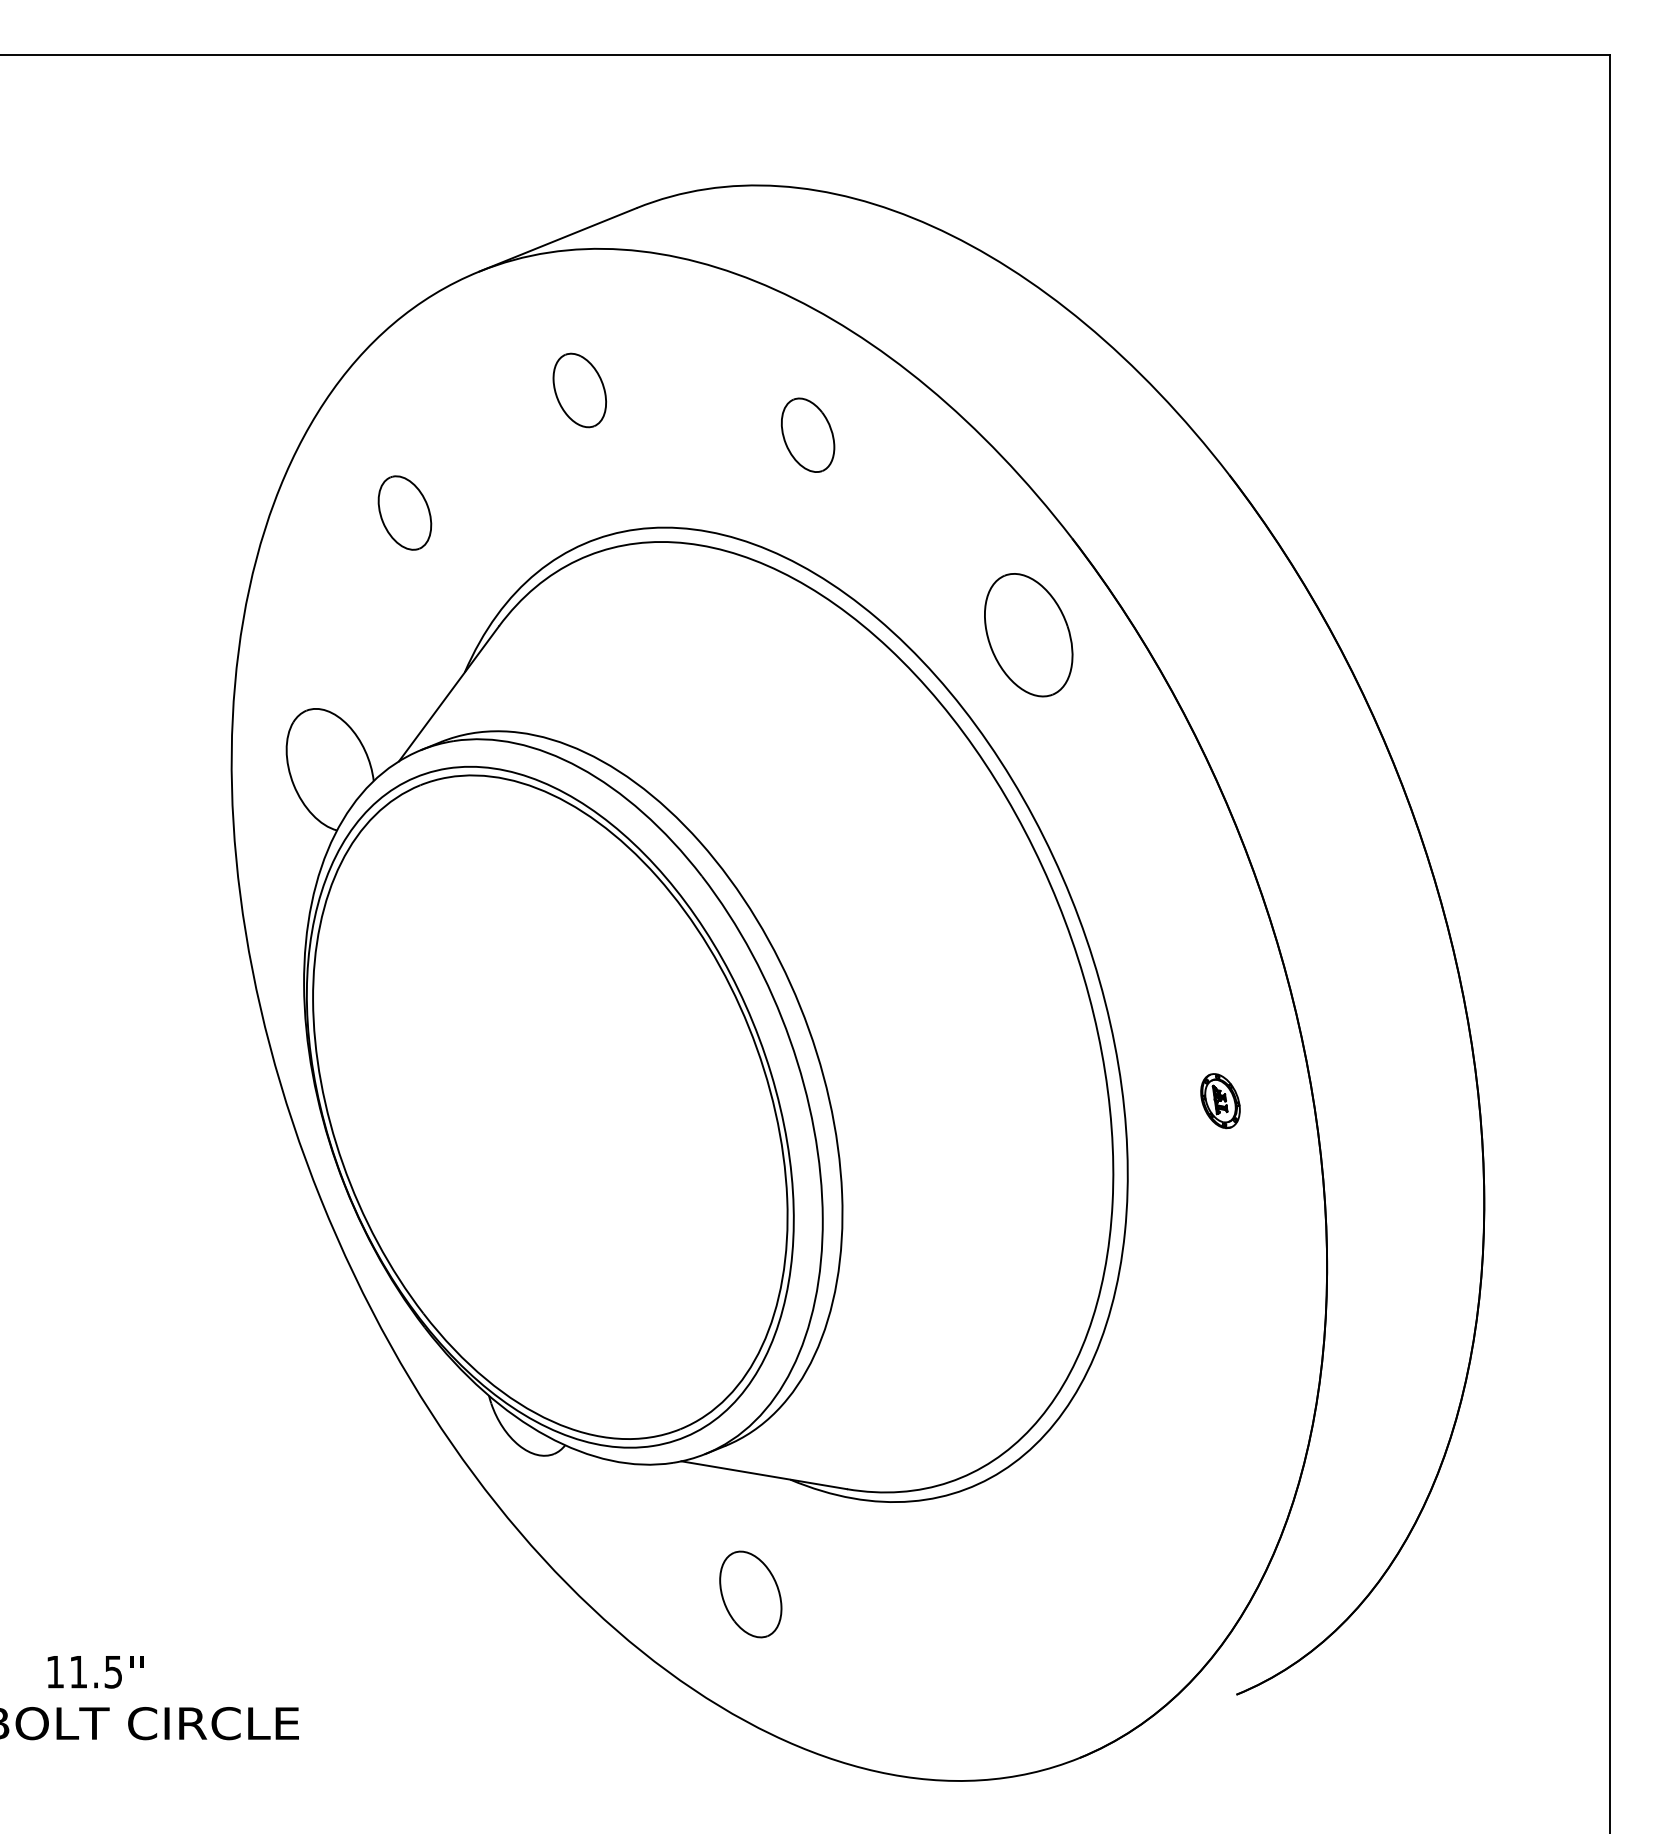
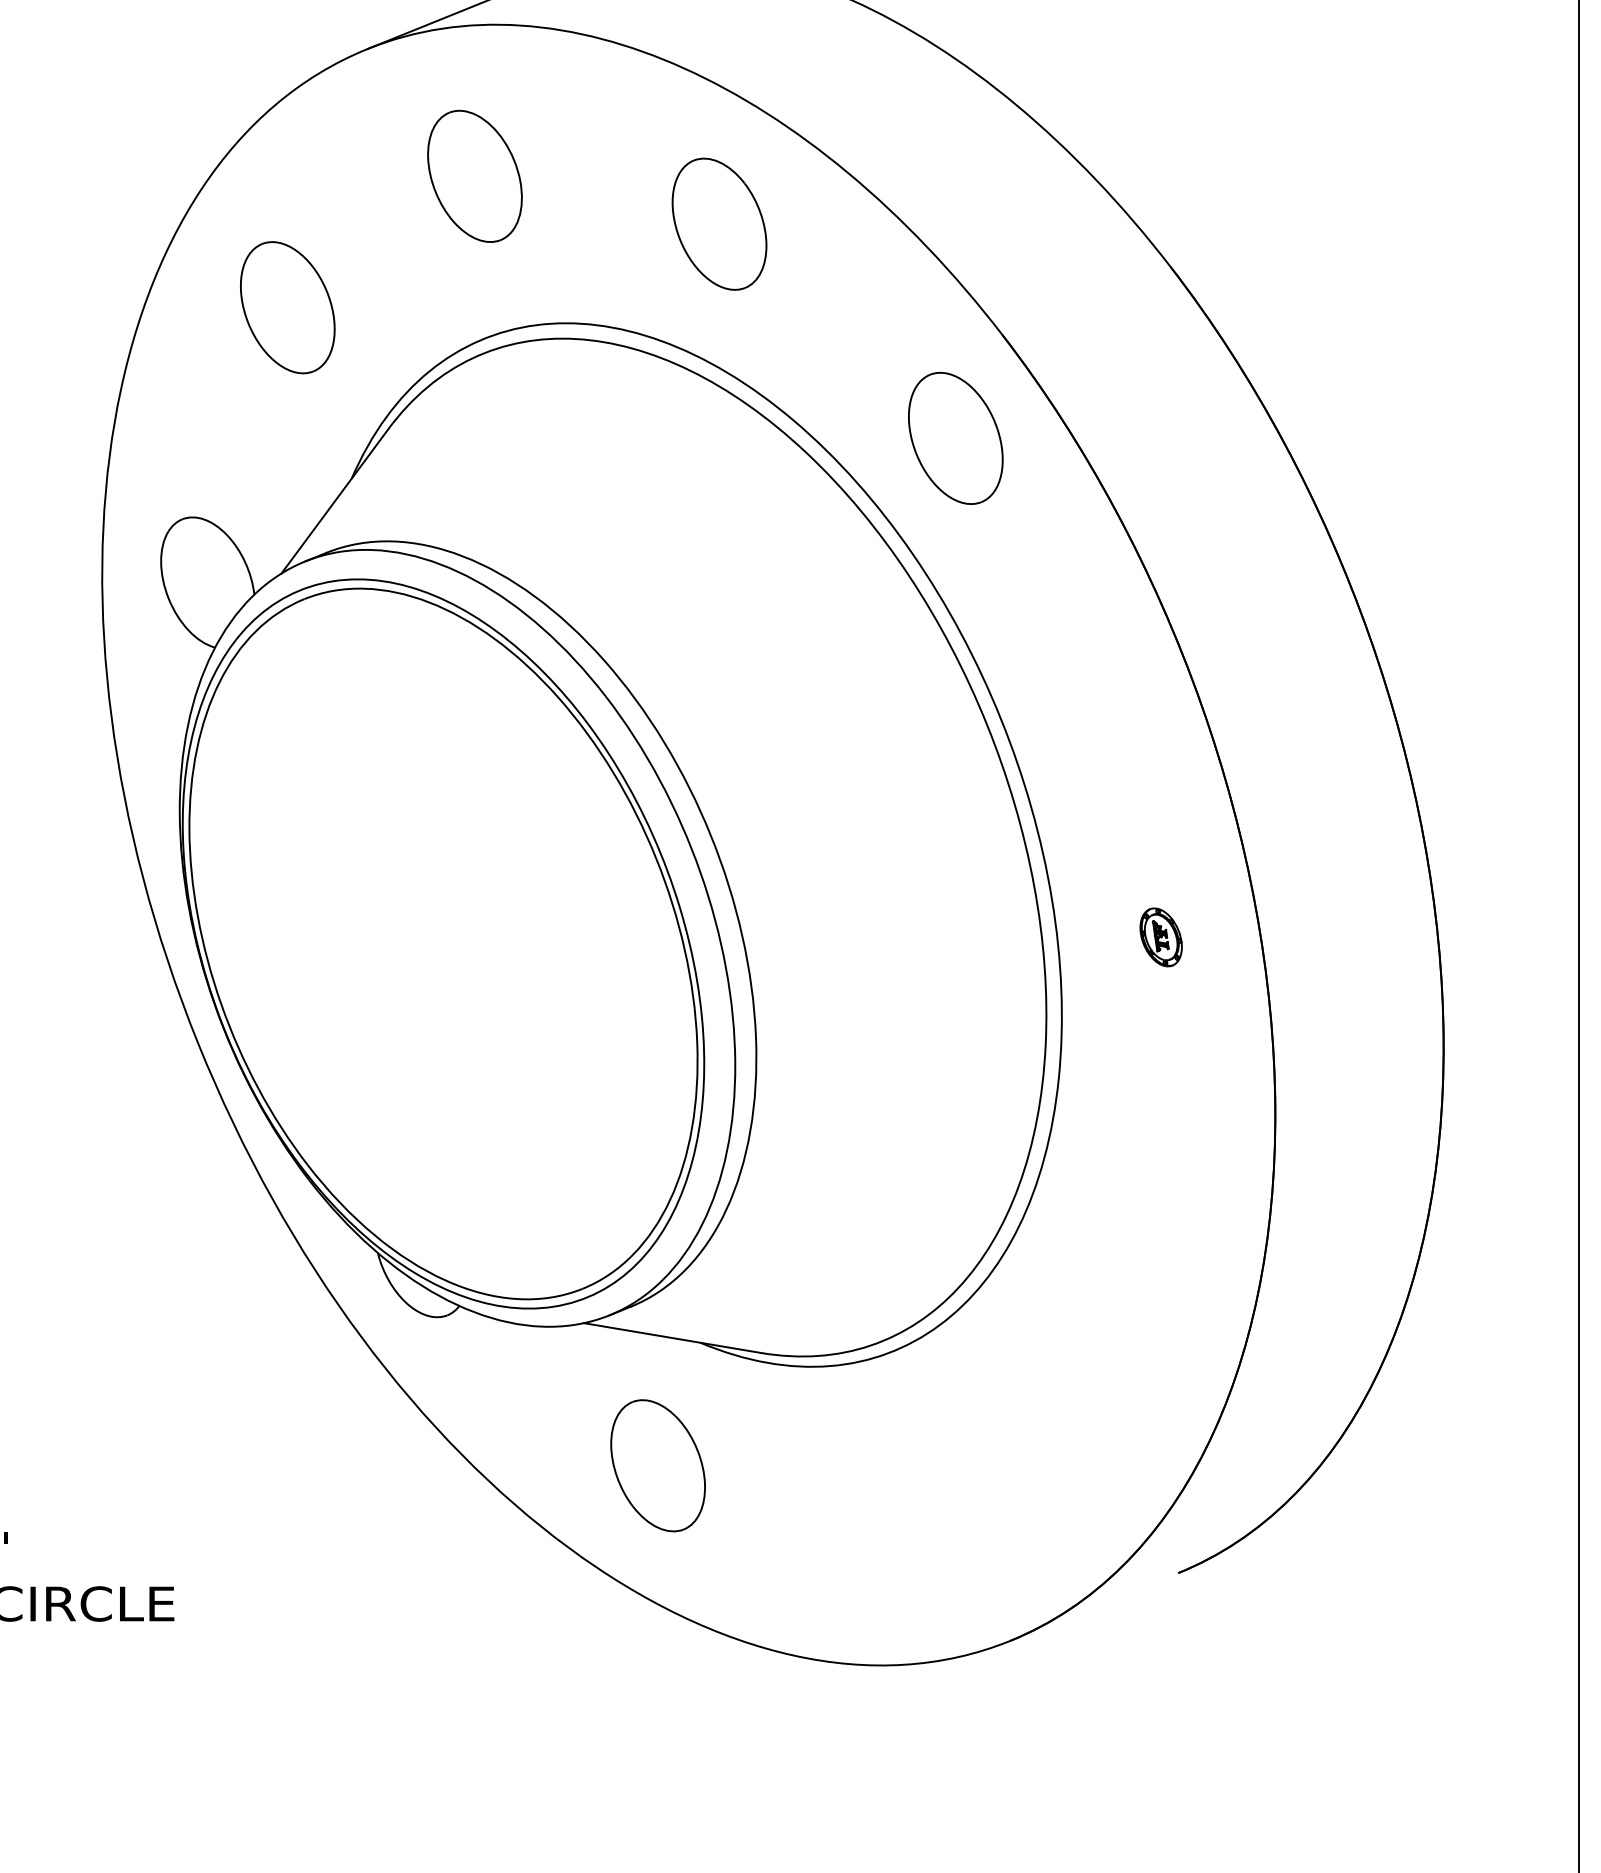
part: (579, 390) -> (474, 176), size x1.67
part: (807, 435) -> (718, 224), size x1.67
part: (404, 512) -> (287, 307), size x1.67
part: (750, 1594) -> (657, 1465), size x1.43

